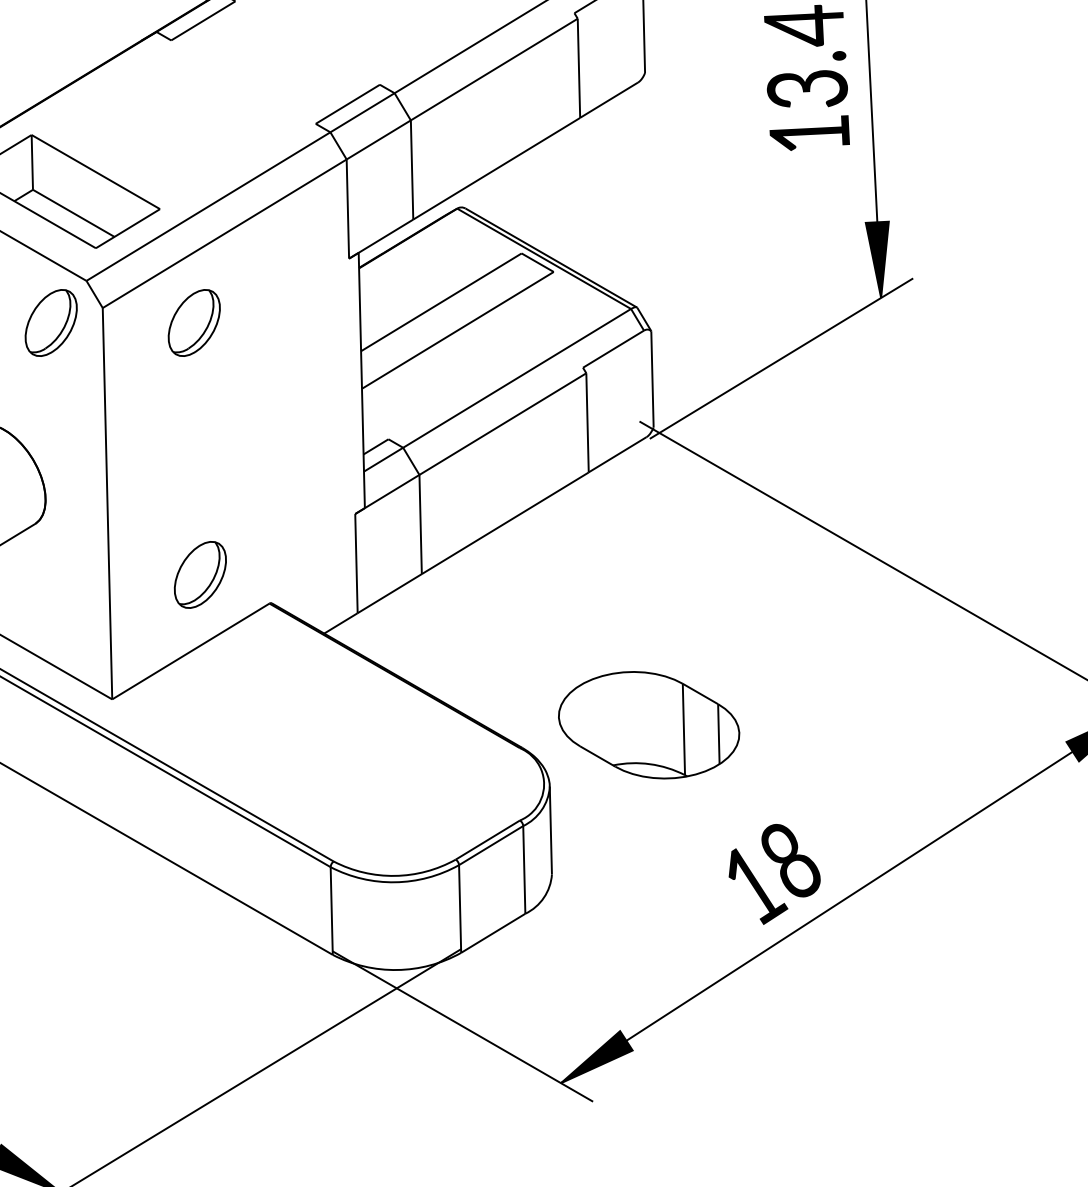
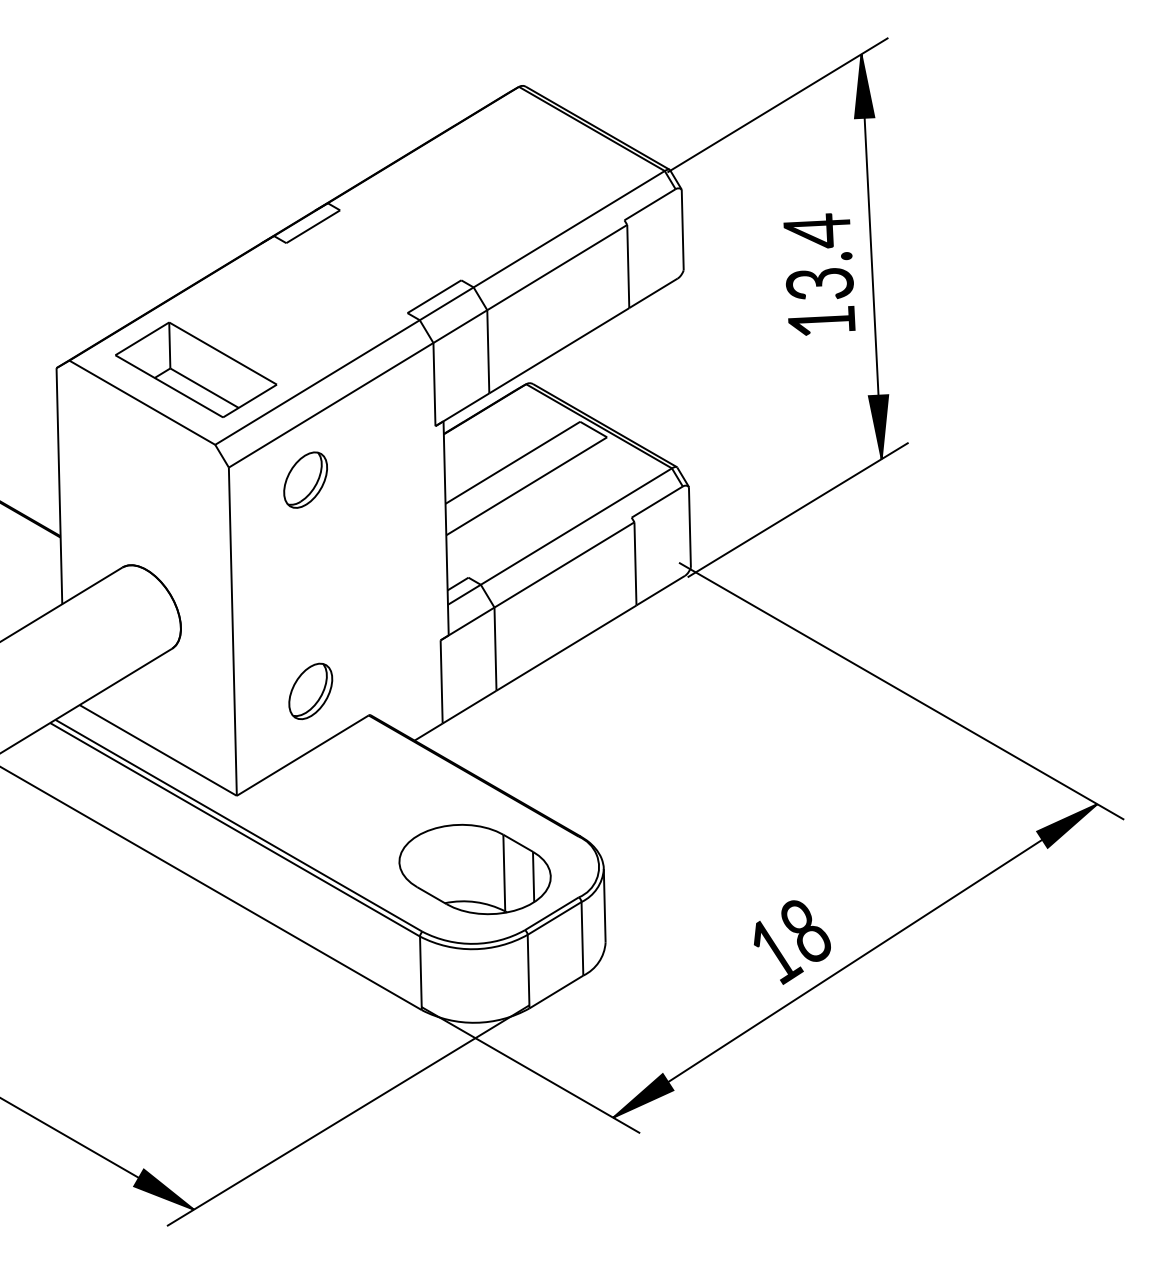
part: (51, 322) -> (185, 479), removed
part: (648, 725) -> (474, 869), moved

